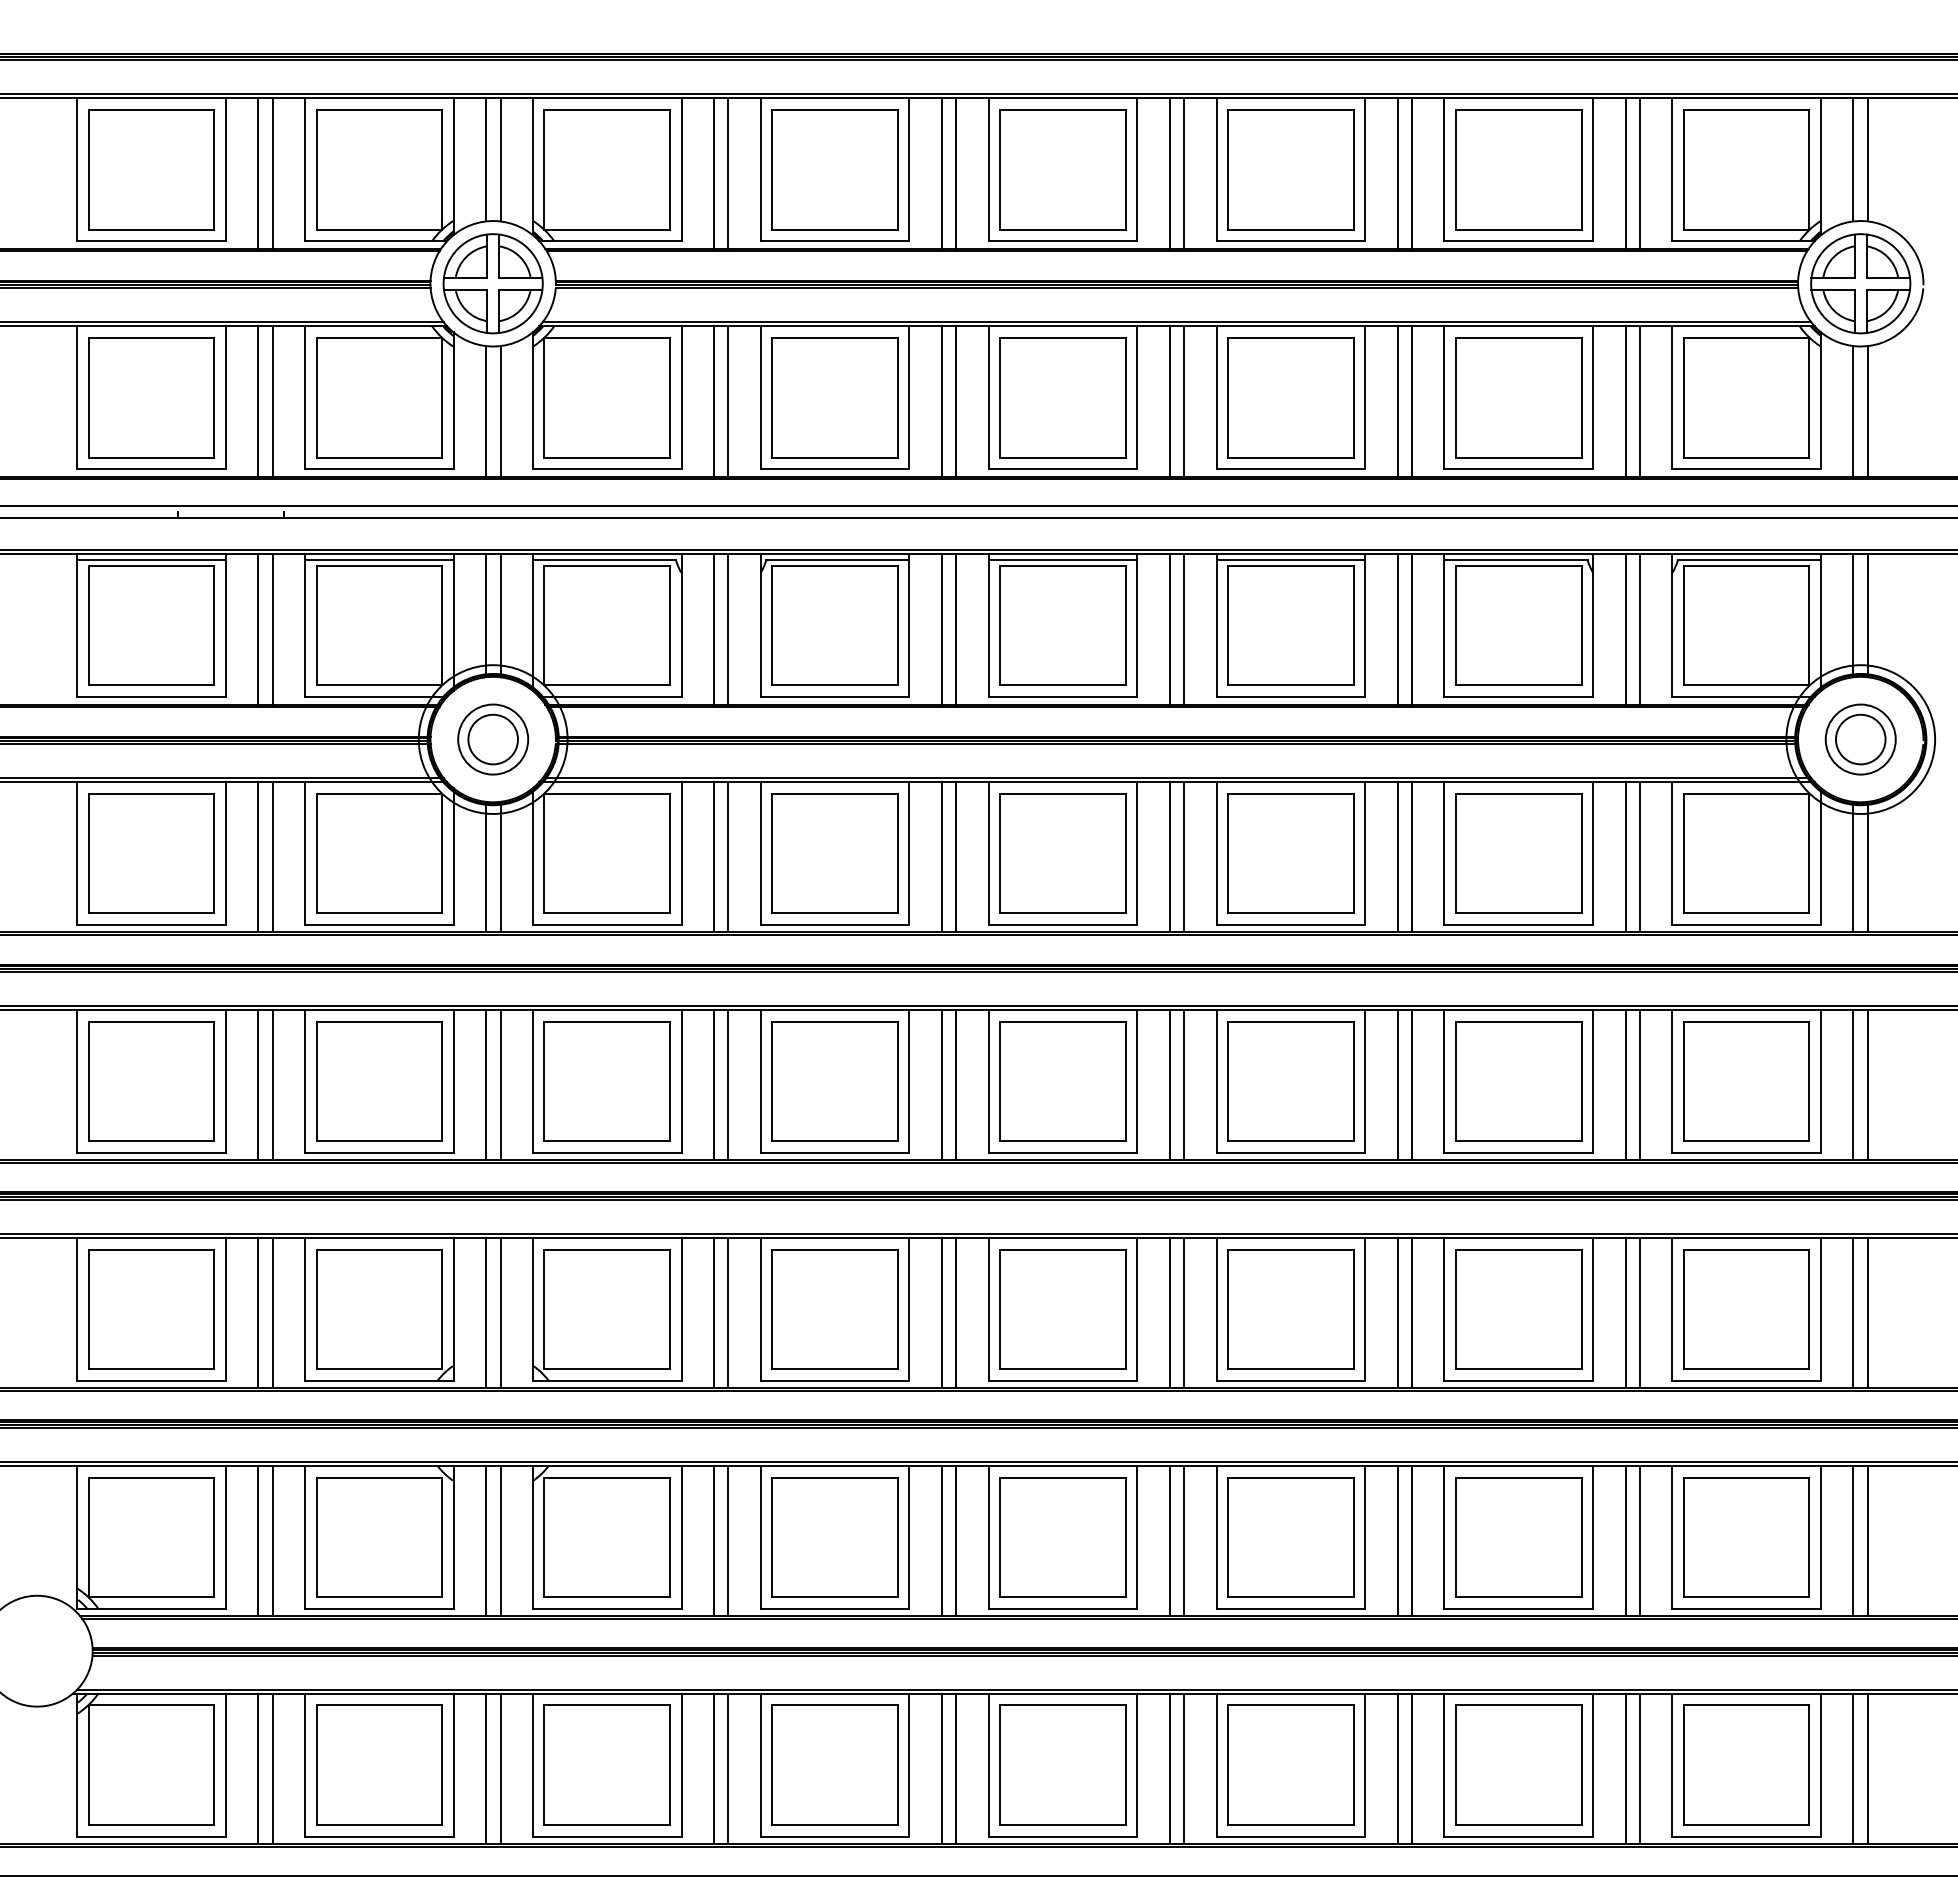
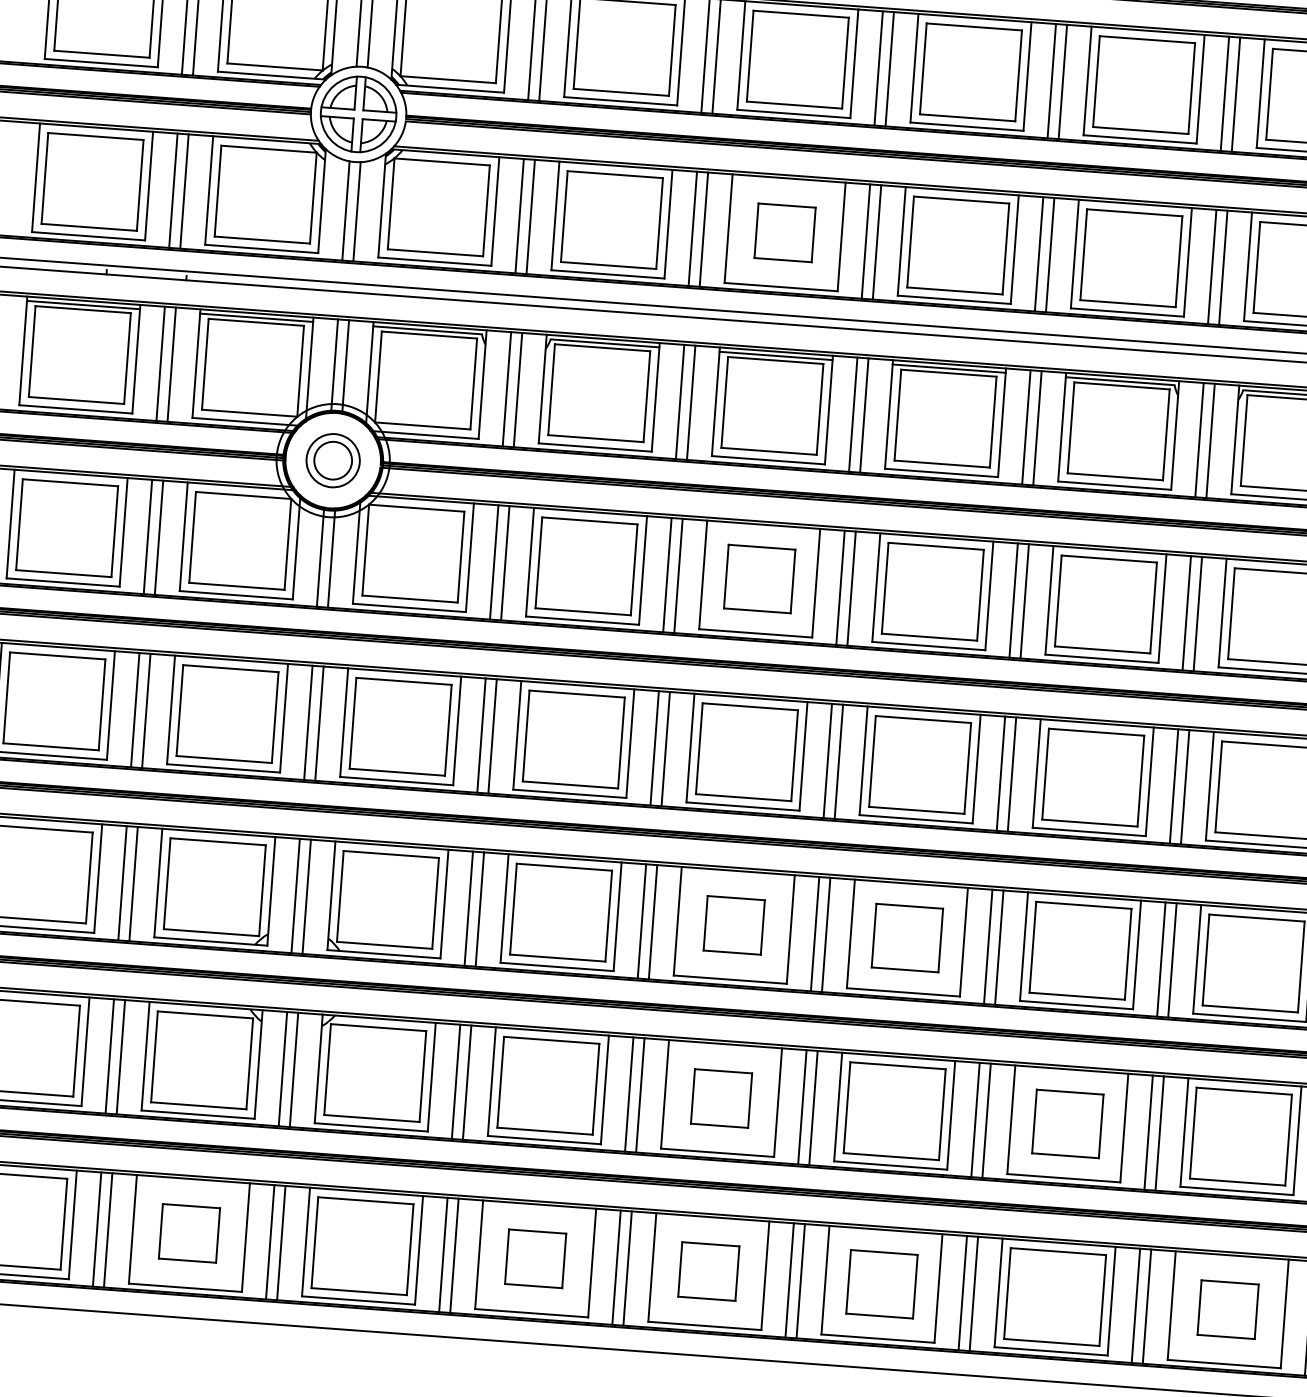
part: (1062, 397) -> (784, 232), size x0.6
part: (1062, 853) -> (759, 579), size x0.7
part: (1062, 1309) -> (733, 925), size x0.6
part: (1290, 1309) -> (907, 938), size x0.7
part: (1062, 1537) -> (721, 1098), size x0.6
part: (1518, 1537) -> (1067, 1124), size x0.7
part: (379, 1764) -> (189, 1232), size x0.6
part: (834, 1764) -> (535, 1258), size x0.6
part: (1062, 1764) -> (708, 1271), size x0.6
part: (1290, 1764) -> (881, 1283), size x0.7
part: (1746, 1764) -> (1228, 1309), size x0.6

